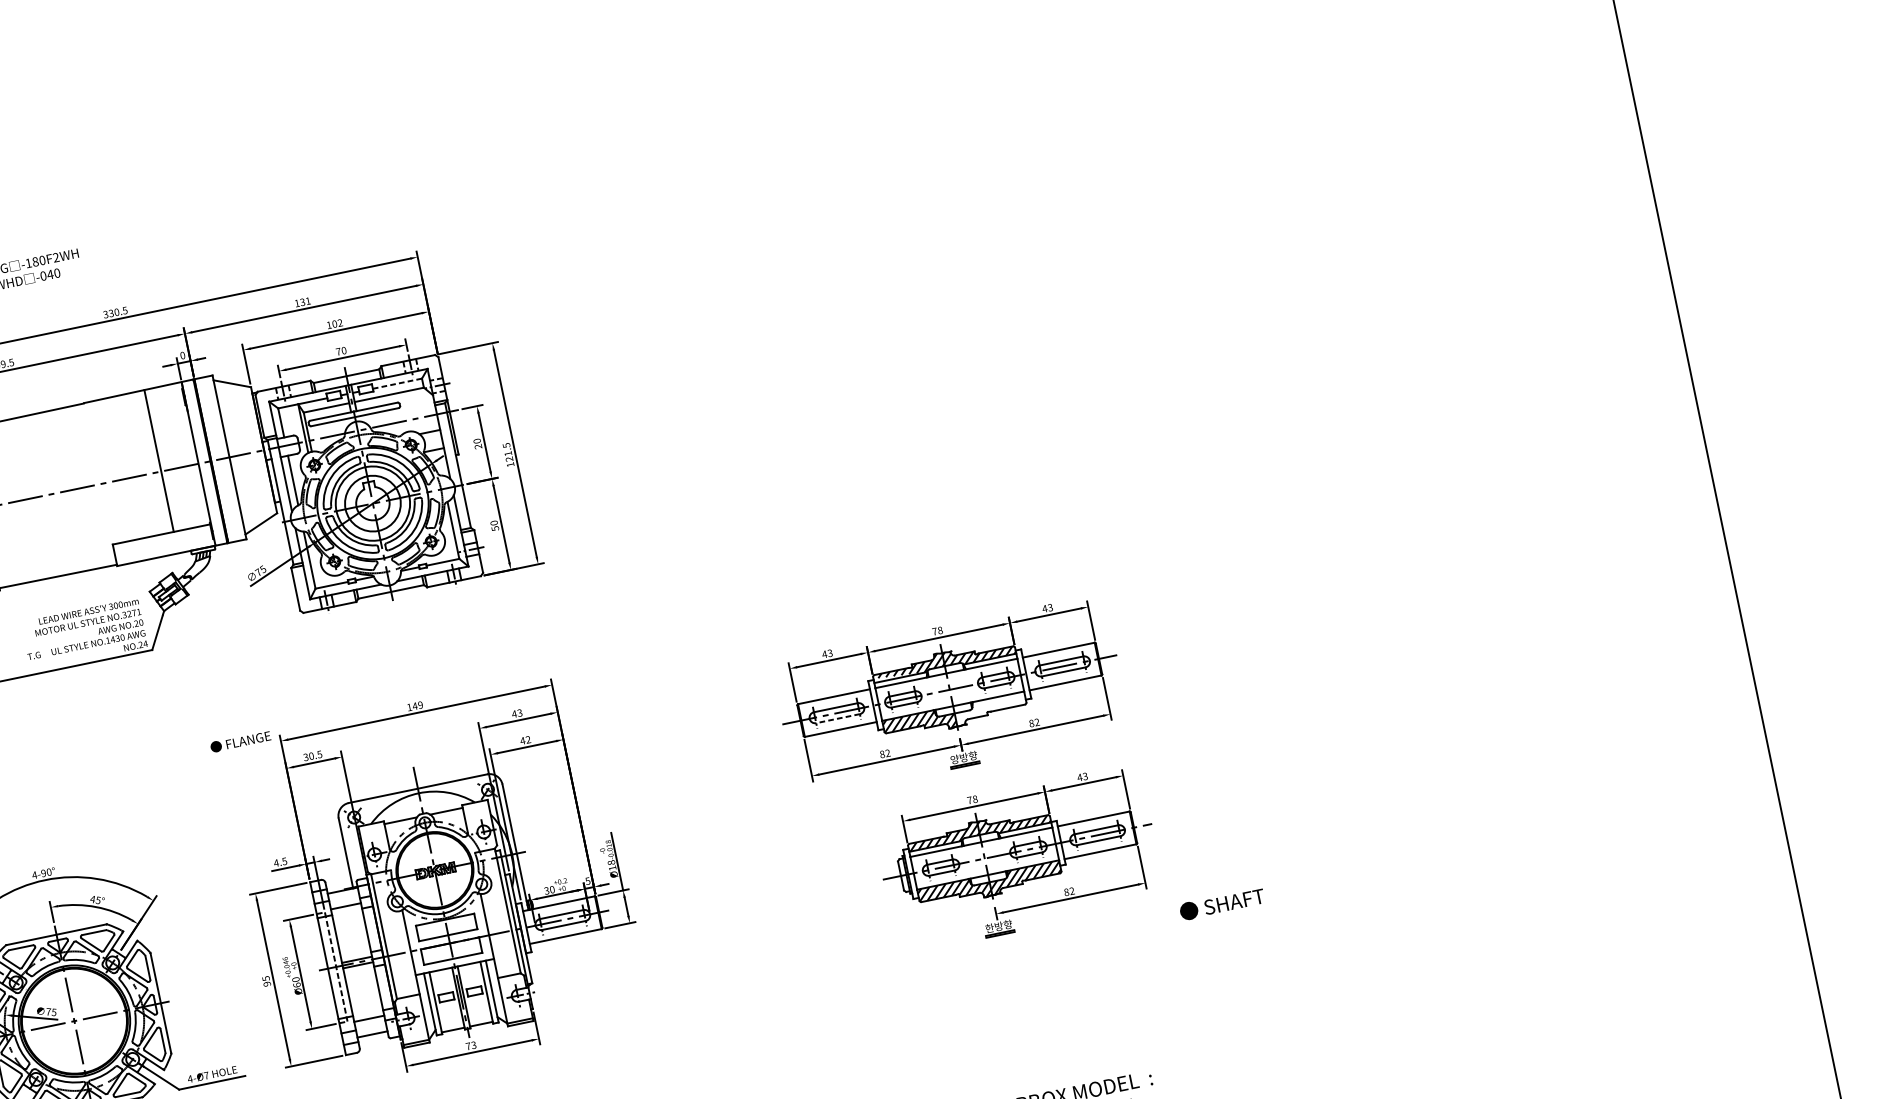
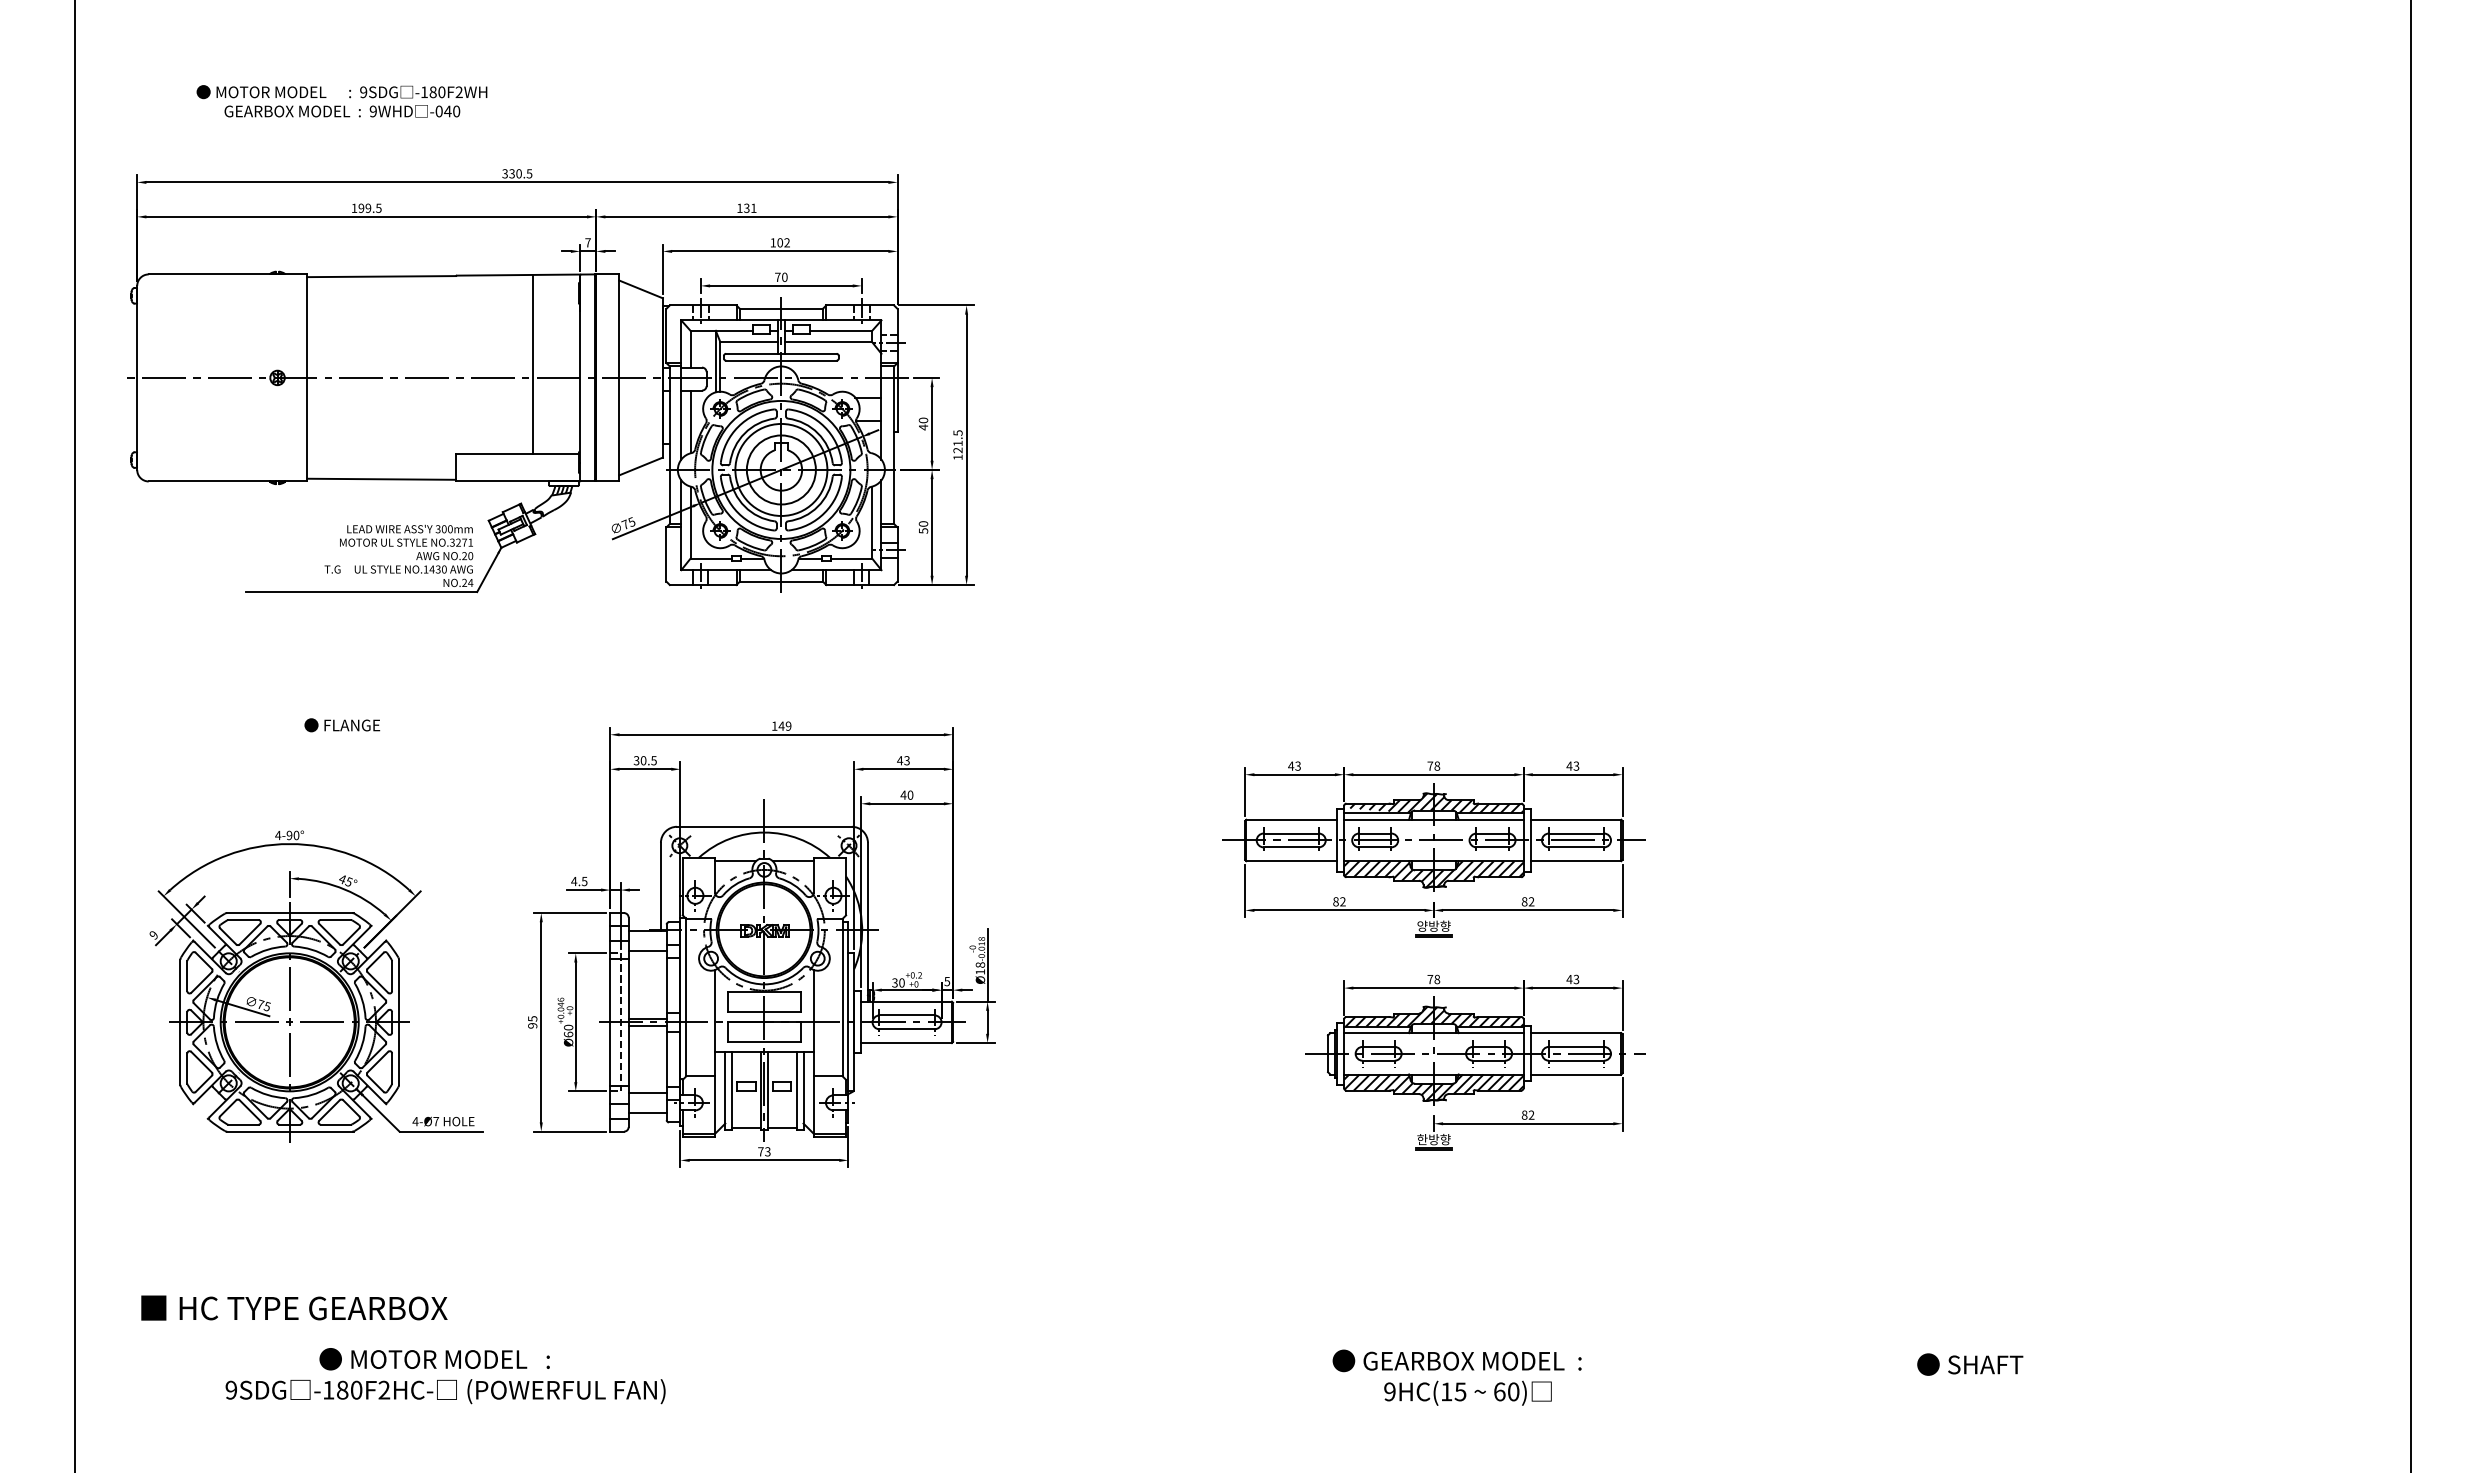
text: (182, 355) -> (587, 242), 0 -> 7
line: (397, 383) -> (841, 330), dashed -> solid
text: (478, 446) -> (923, 427), 20 -> 40
hatch: (990, 708) -> (1478, 873), added
line: (838, 718) -> (1291, 847), dashed -> solid
text: (528, 739) -> (910, 794), 42 -> 40
text: (240, 741) -> (342, 725), moved
text: (1222, 904) -> (1970, 1364), moved

